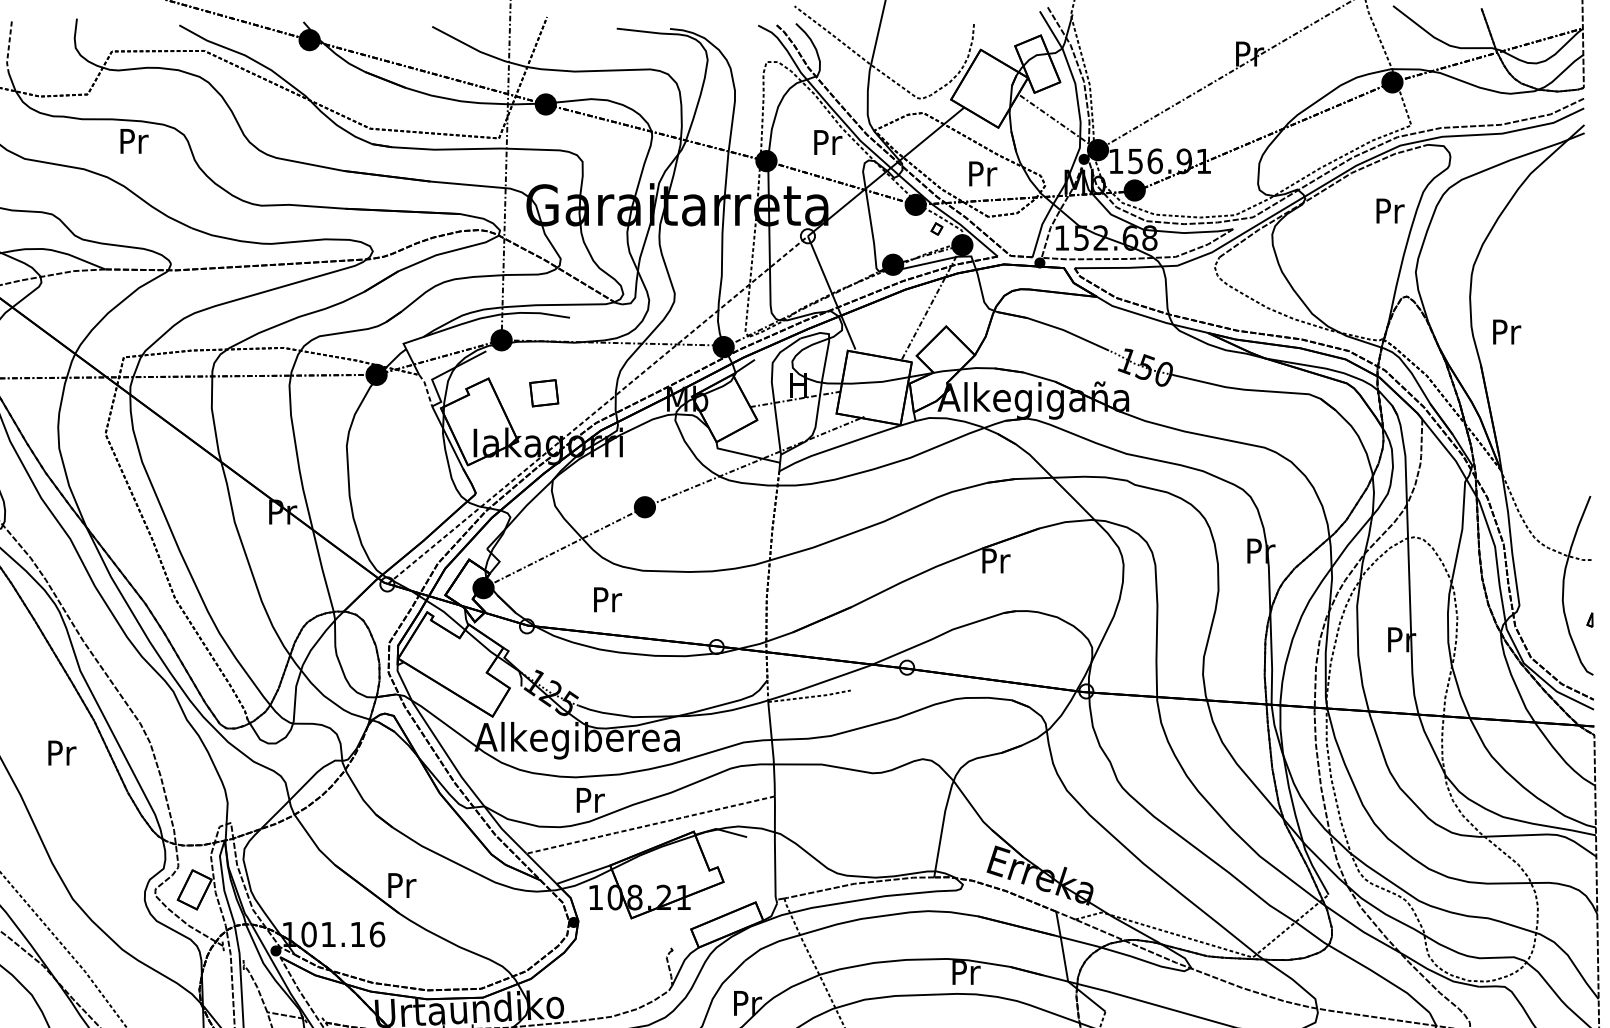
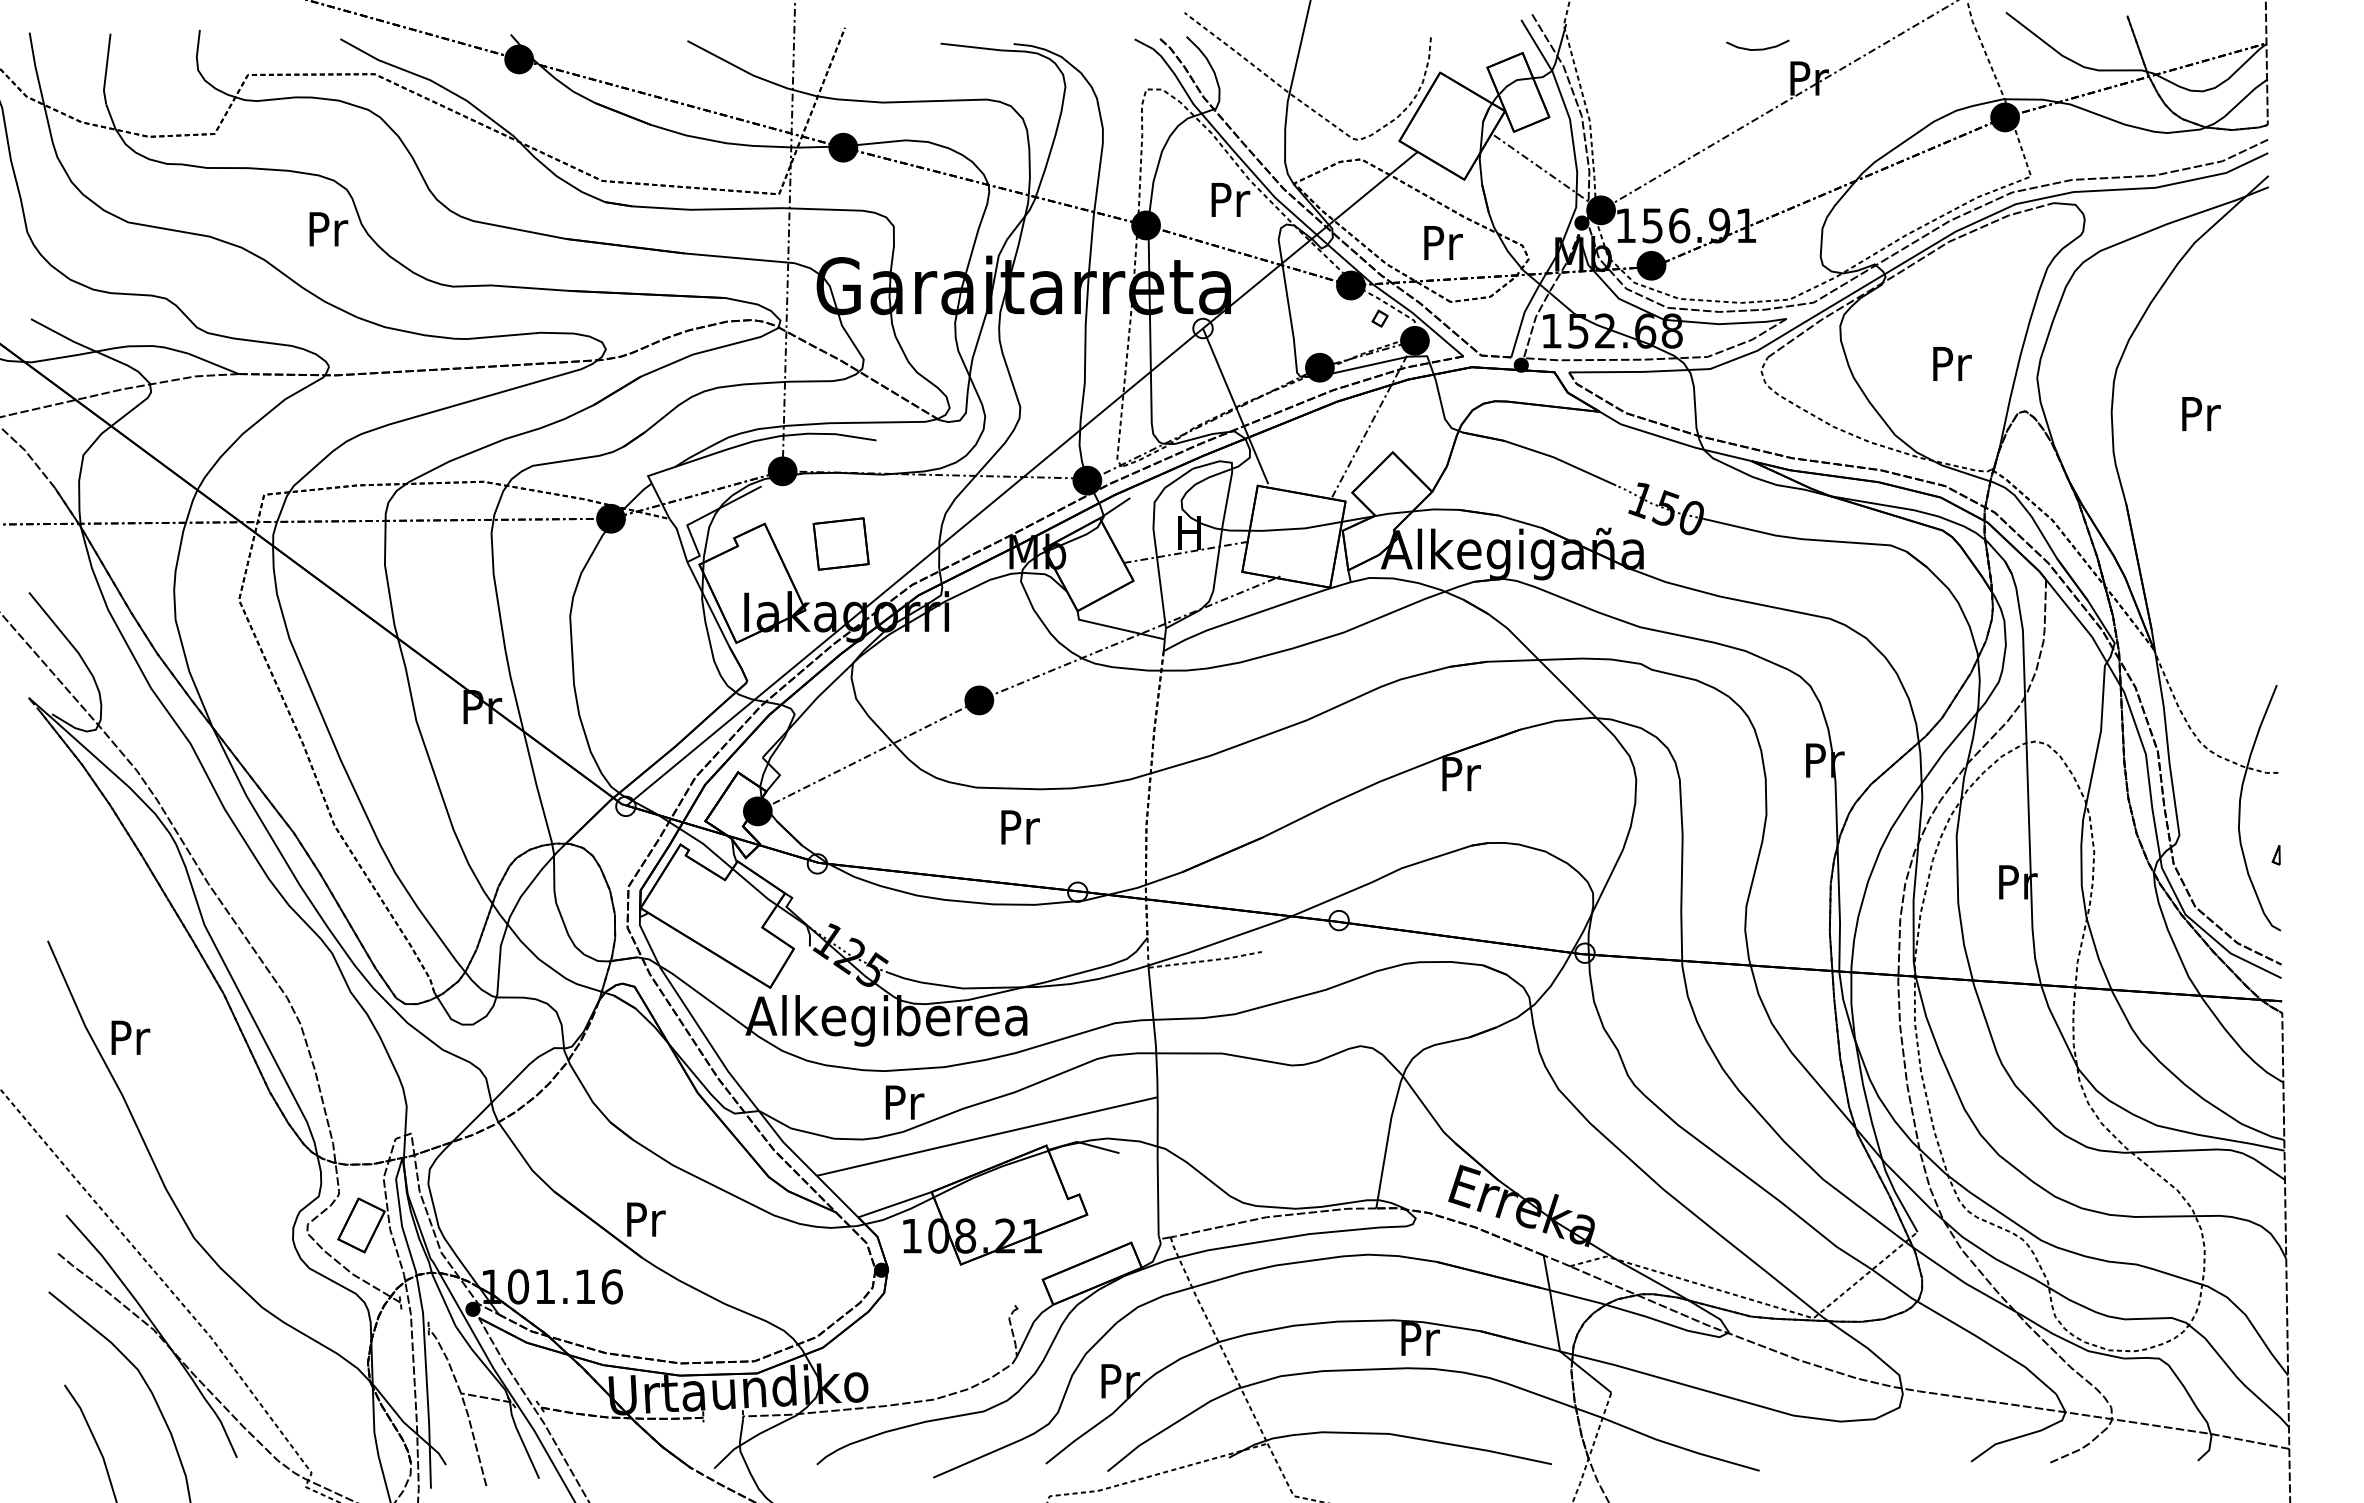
curve: (1212, 32) -> (1757, 48), added
line: (8, 48) -> (106, 70), dashed -> solid
text: (134, 141) -> (328, 229), moved
text: (1390, 210) -> (1952, 363), moved
text: (1507, 331) -> (2201, 413), moved
line: (427, 389) -> (680, 539), dashed -> solid
part: (543, 392) -> (840, 543), size x1.43
line: (598, 409) -> (915, 566), dashed -> solid
text: (607, 599) -> (1020, 827), moved
text: (62, 752) -> (130, 1037), moved
line: (650, 825) -> (986, 1136), dashed -> solid

